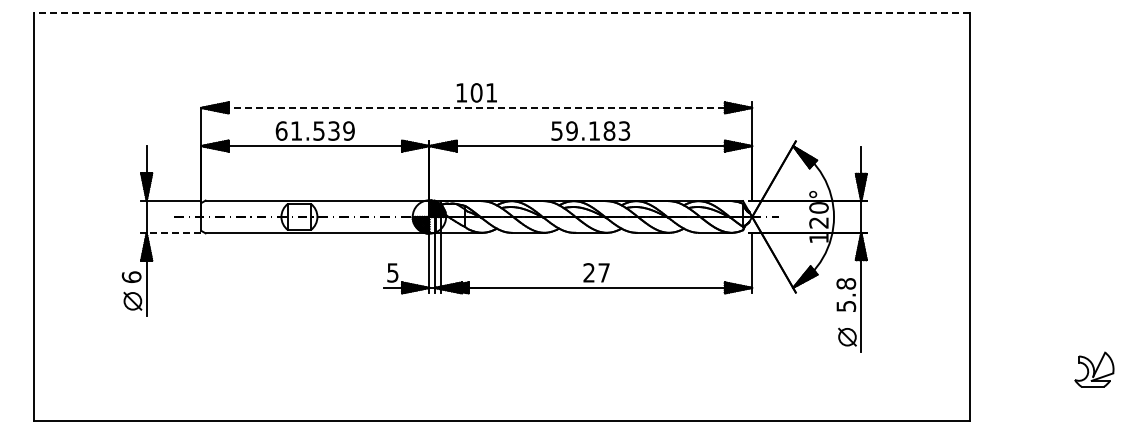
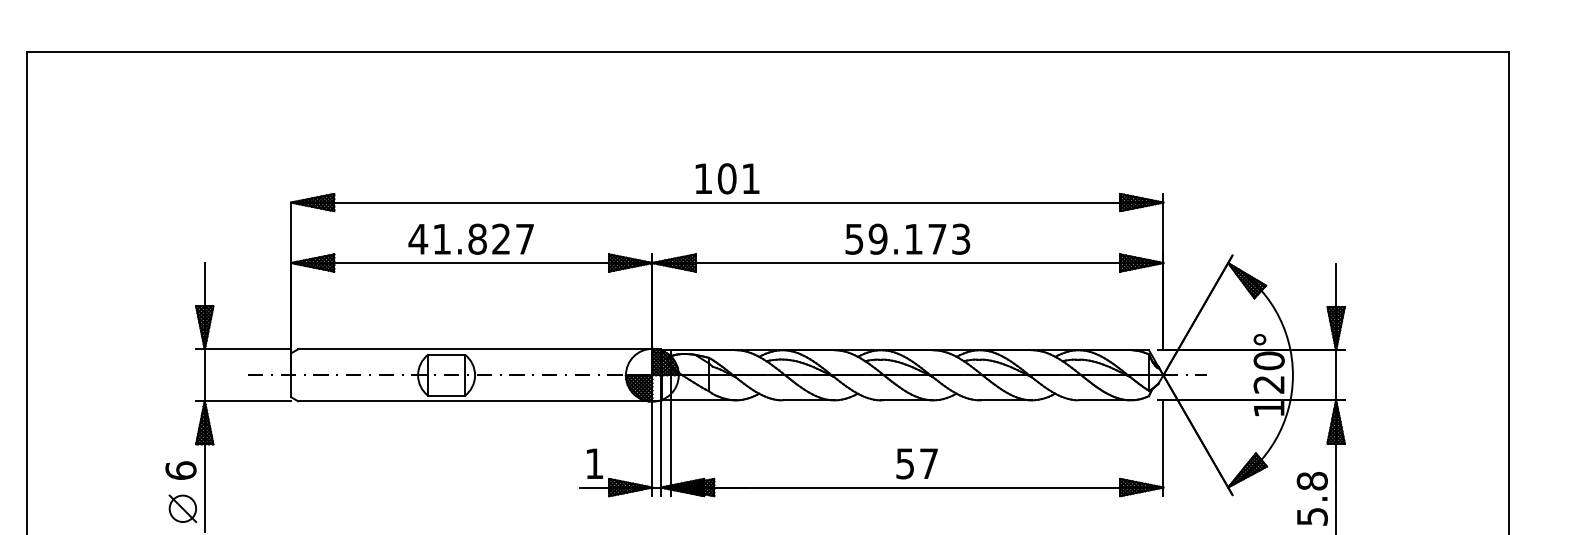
line: (501, 12) -> (766, 51), dashed -> solid
line: (477, 107) -> (728, 201), dashed -> solid
text: (314, 130) -> (470, 238), 61.539 -> 41.827
text: (609, 130) -> (937, 238), 59.183 -> 59.173
line: (173, 233) -> (247, 401), dashed -> solid
text: (392, 272) -> (593, 463), 5 -> 1
text: (588, 272) -> (904, 463), 27 -> 57

